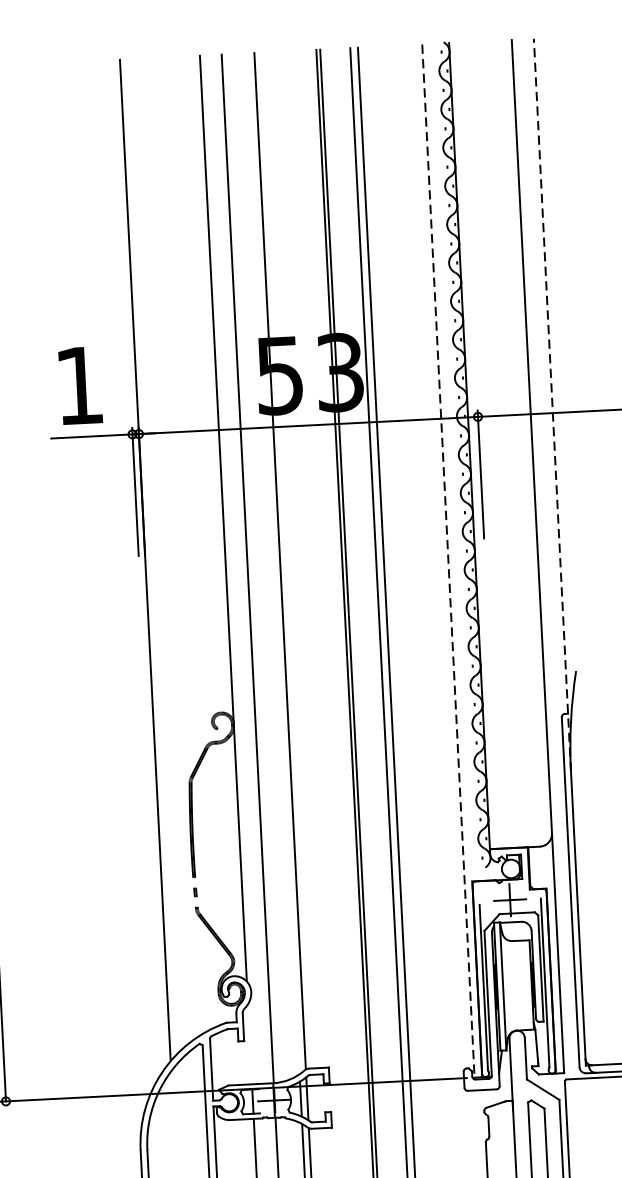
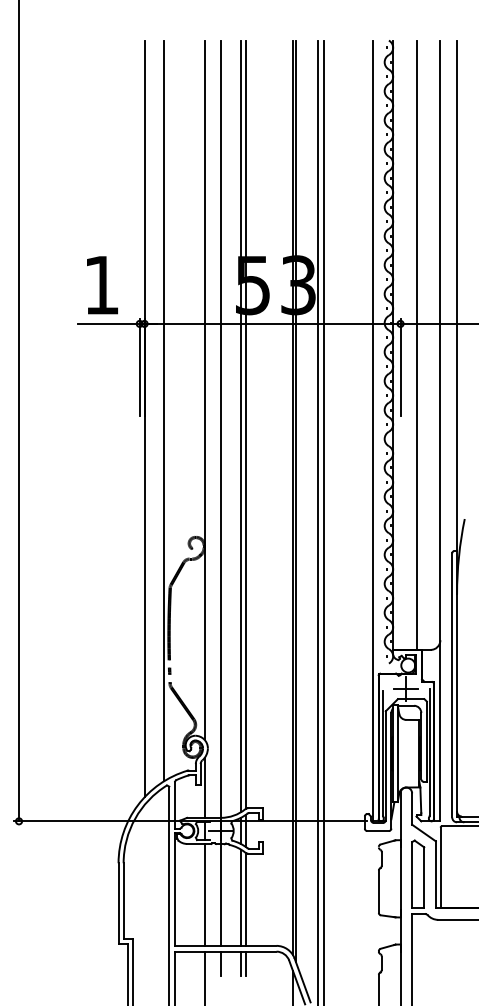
line: (552, 404) -> (457, 317), dashed -> solid
line: (501, 444) -> (417, 345), added
line: (171, 548) -> (164, 411), added
line: (448, 561) -> (372, 431), dashed -> solid
line: (274, 563) -> (241, 426), added
line: (249, 1044) -> (204, 787), added

